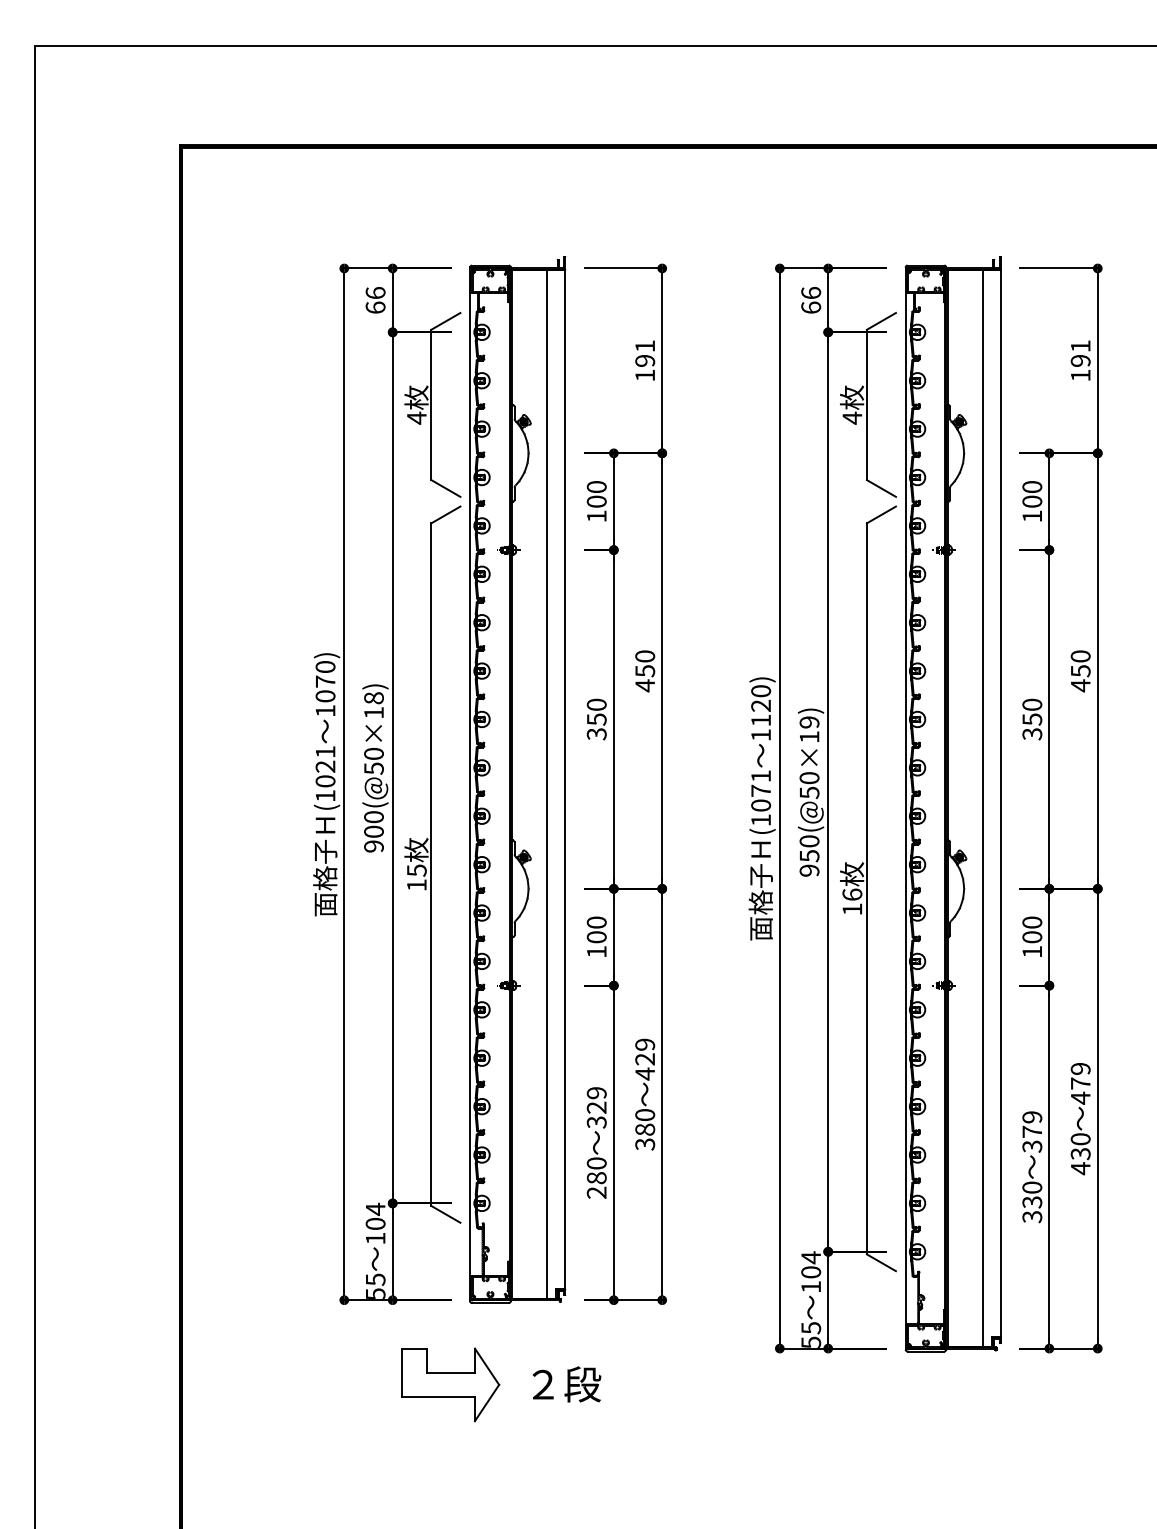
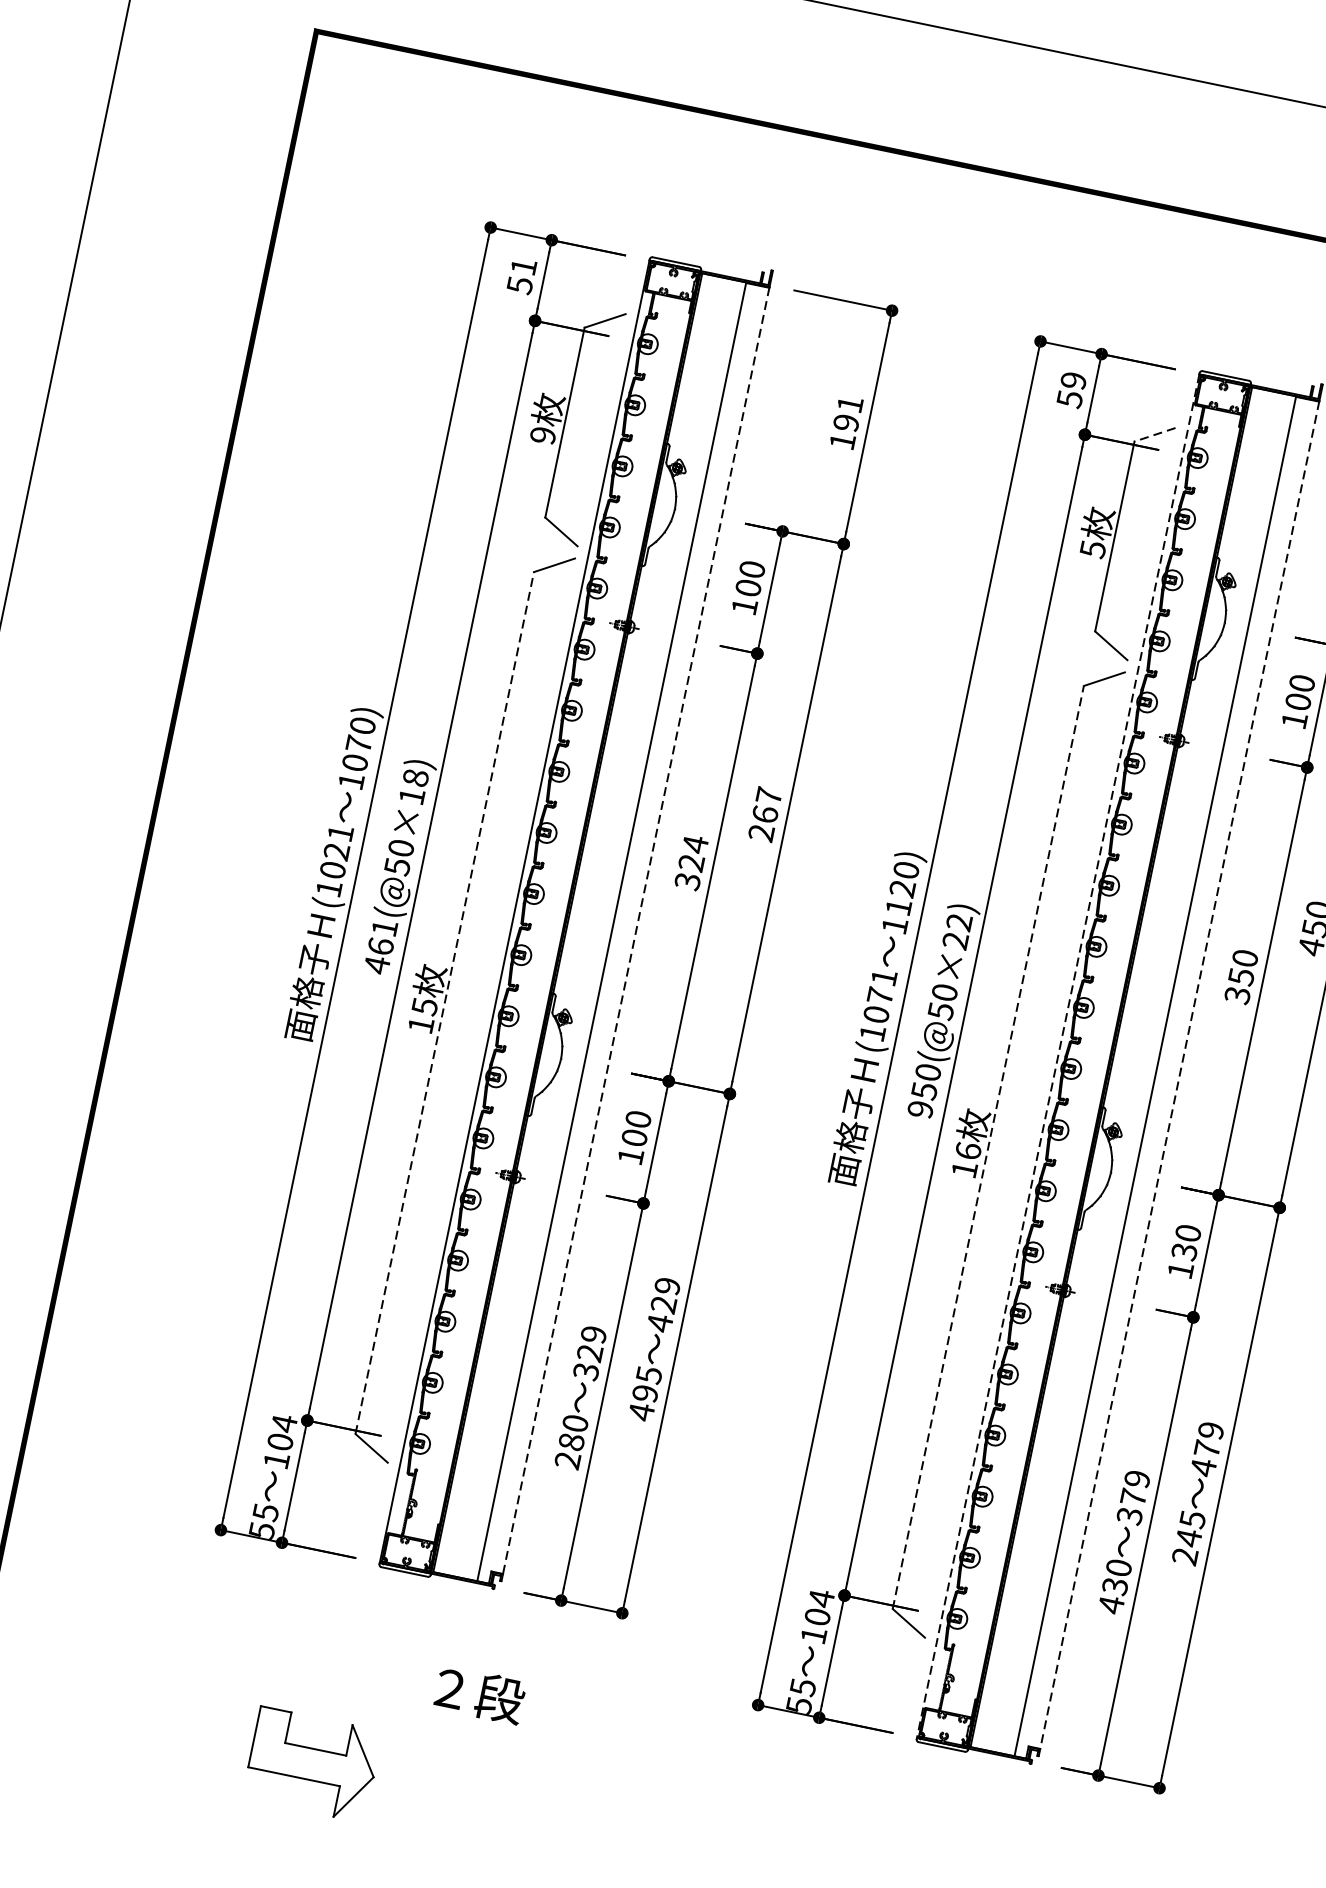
text: (375, 299) -> (521, 274), 66 -> 51
text: (811, 300) -> (1072, 390), 66 -> 59
line: (881, 321) -> (1155, 434), solid -> dashed
text: (416, 417) -> (542, 434), 4 -> 9
text: (852, 417) -> (1093, 548), 4 -> 5
text: (645, 671) -> (765, 815), 450 -> 267
text: (596, 711) -> (693, 852), 350 -> 324
text: (809, 729) -> (957, 931), 950(@50×19) -> 950(@50×22)
line: (565, 779) -> (636, 930), solid -> dashed
line: (1000, 803) -> (1179, 1074), solid -> dashed
line: (905, 809) -> (1057, 1057), solid -> dashed
text: (373, 832) -> (380, 947), 900(@50×18) -> 461(@50×18)
line: (431, 864) -> (444, 1002), solid -> dashed
line: (866, 888) -> (987, 1146), solid -> dashed
text: (1032, 937) -> (1184, 1252), 100 -> 130
text: (645, 1130) -> (645, 1394), 380 -> 495
text: (1080, 1154) -> (1188, 1538), 430 -> 245
text: (1032, 1216) -> (1111, 1604), 330 -> 430
part: (450, 1384) -> (312, 1764), moved

